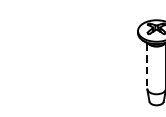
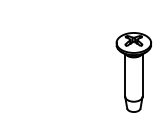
line: (147, 67) -> (125, 76), dashed -> solid

